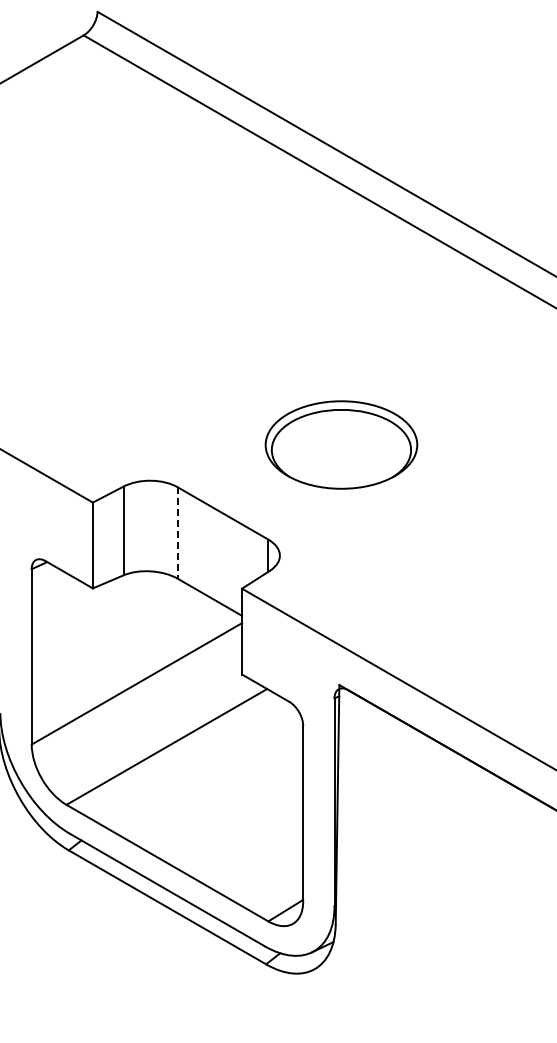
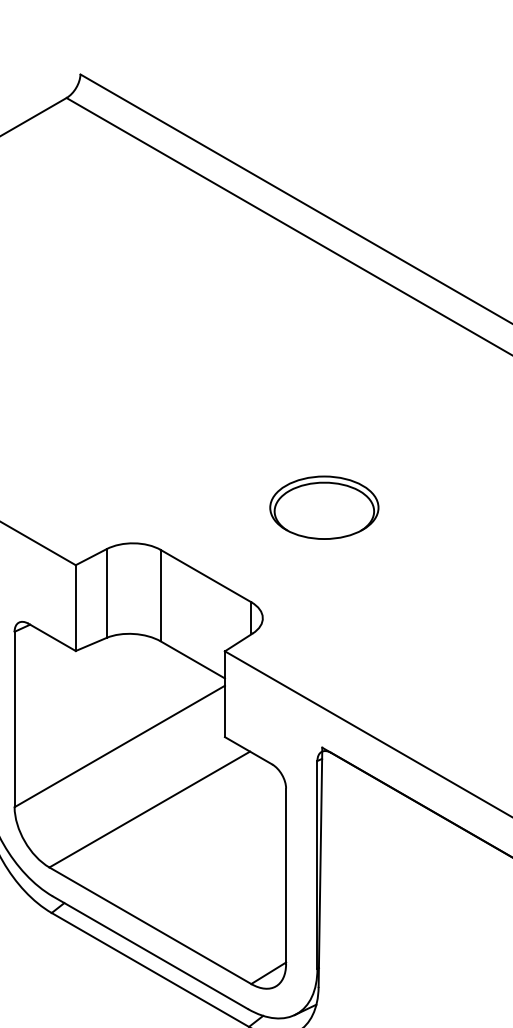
part: (341, 445) -> (324, 508), size x0.71
line: (177, 533) -> (160, 596), dashed -> solid

